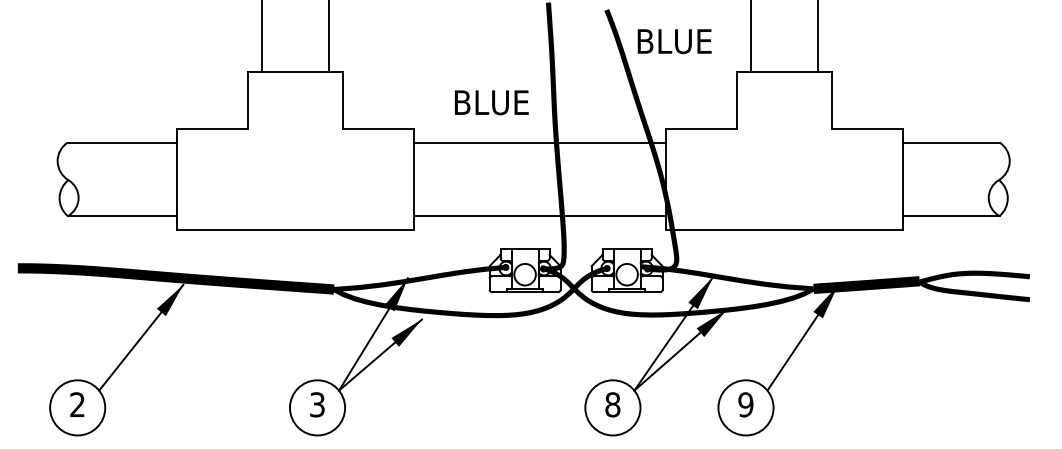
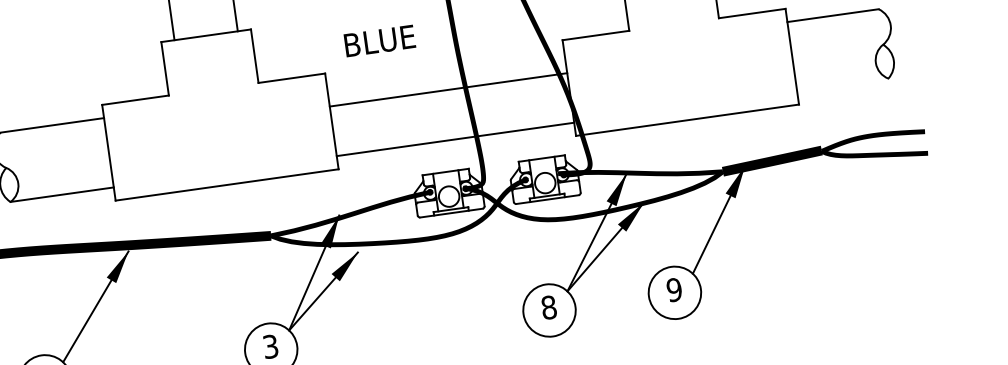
text: (491, 102) -> (379, 40), moved
line: (540, 142) -> (448, 89), moved
line: (950, 216) -> (842, 85), removed

